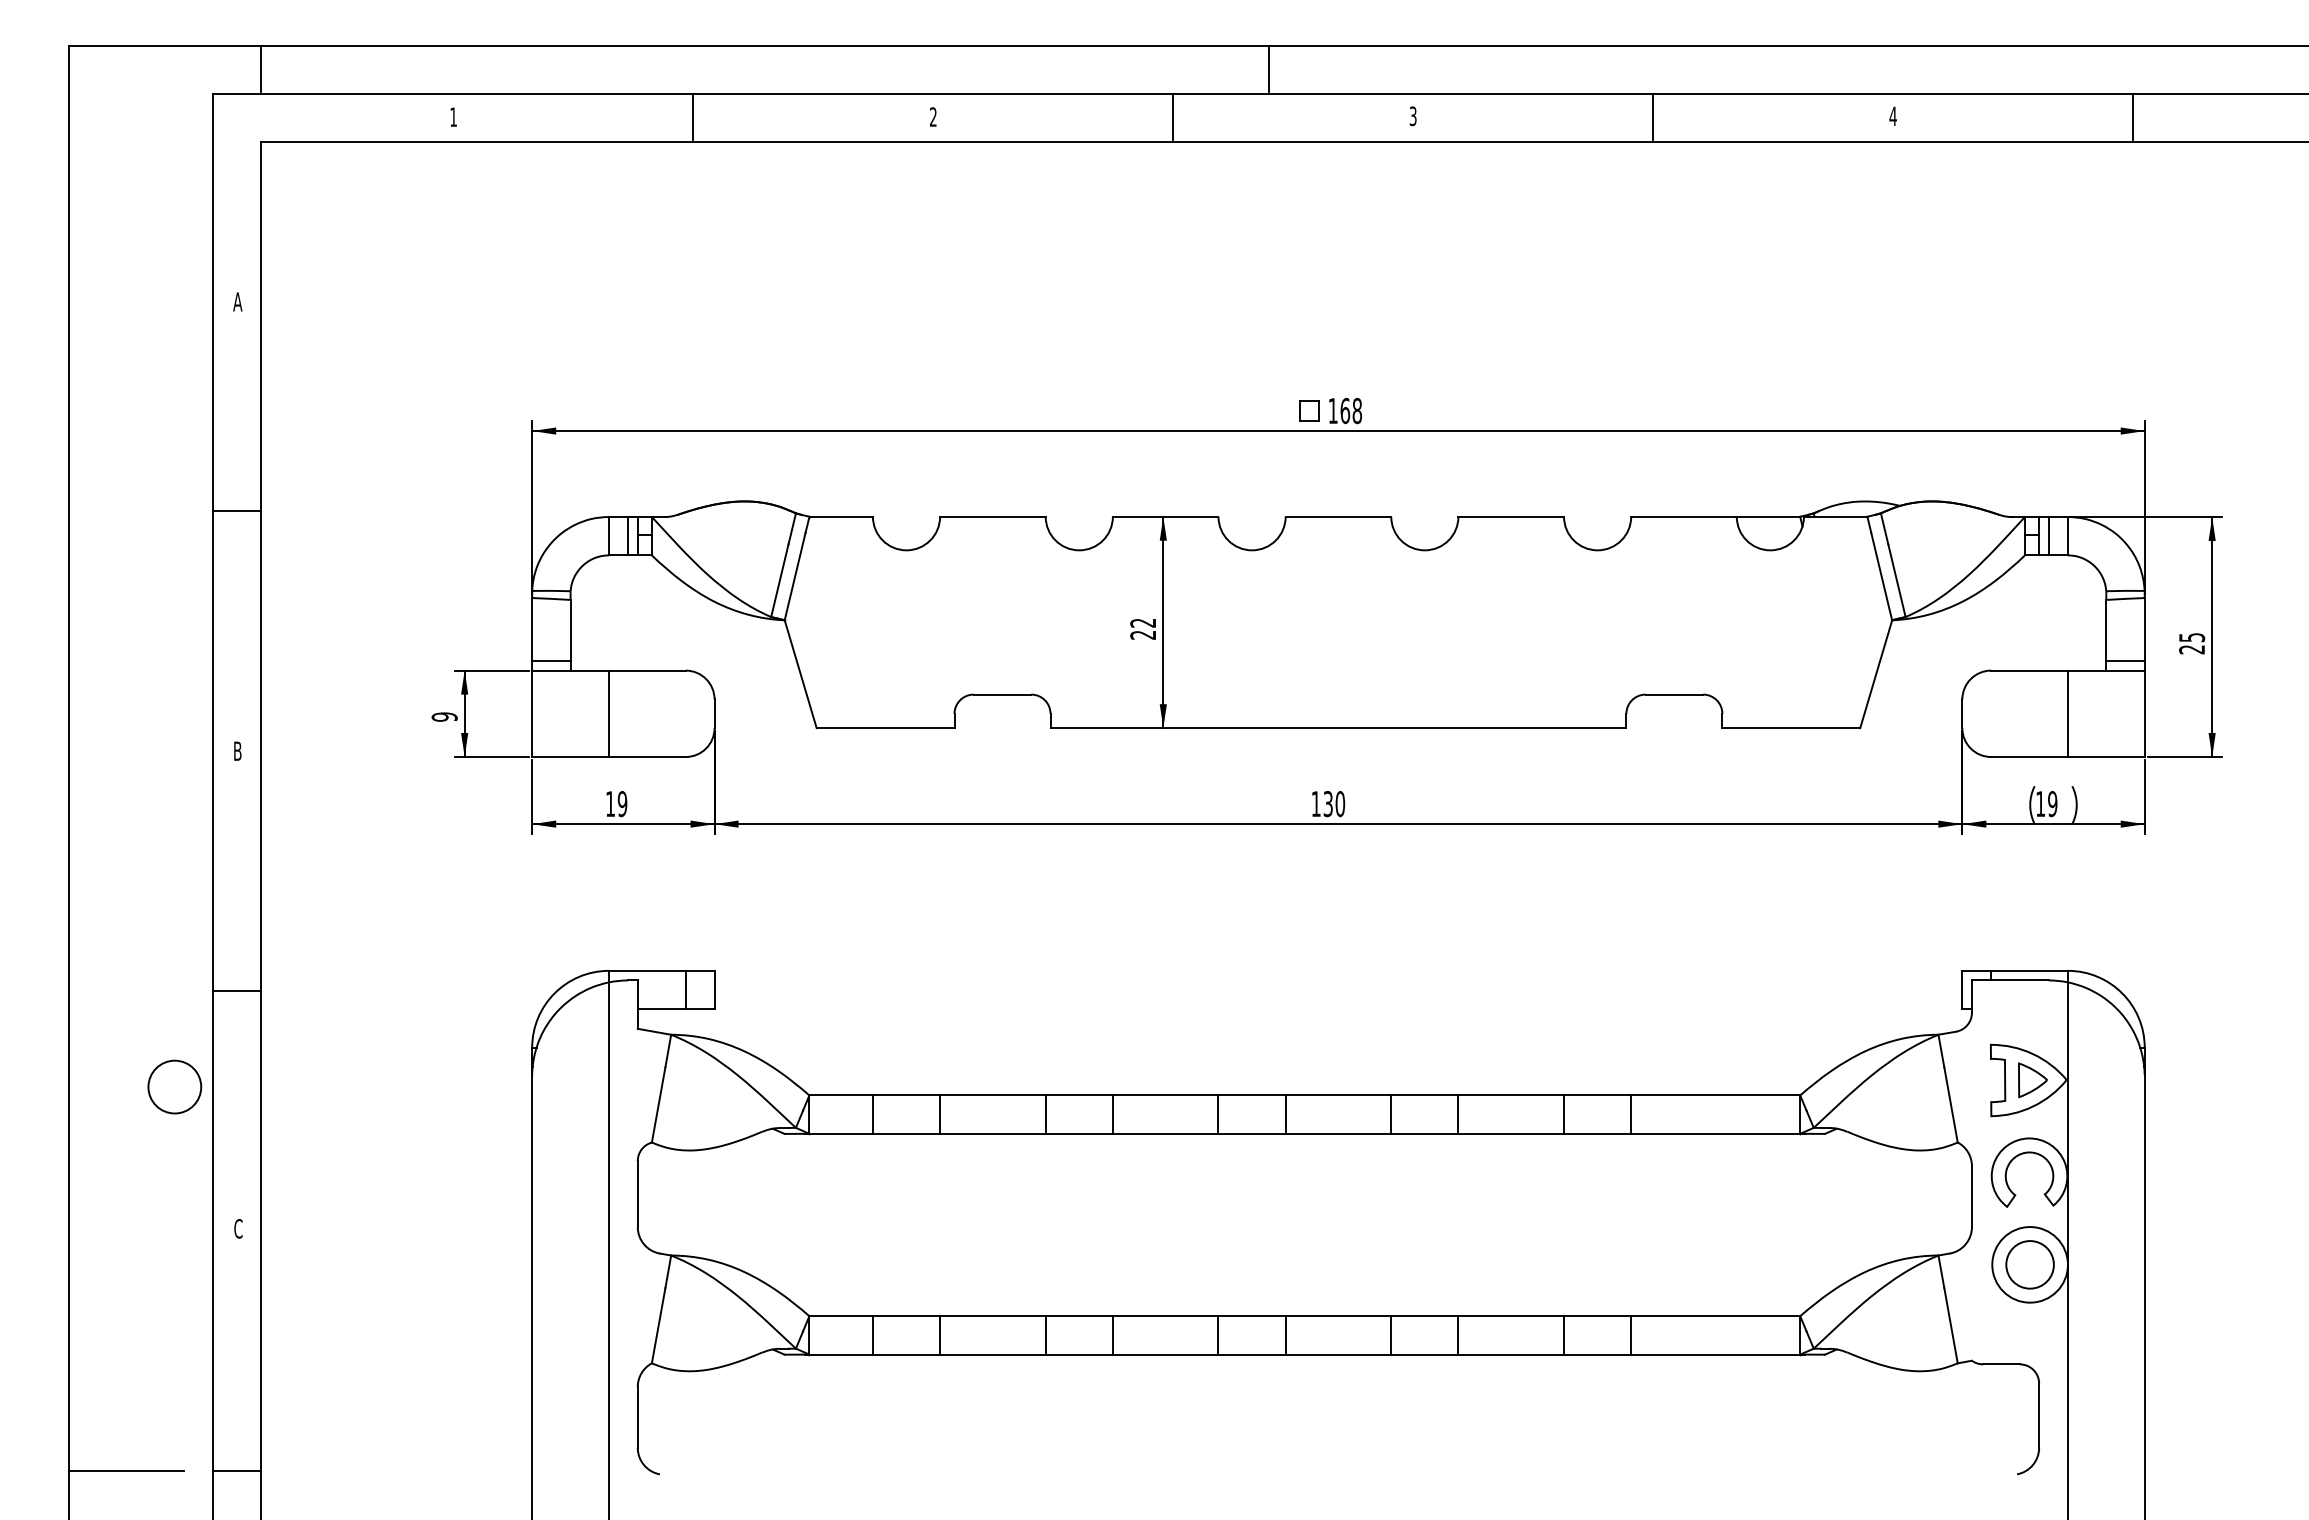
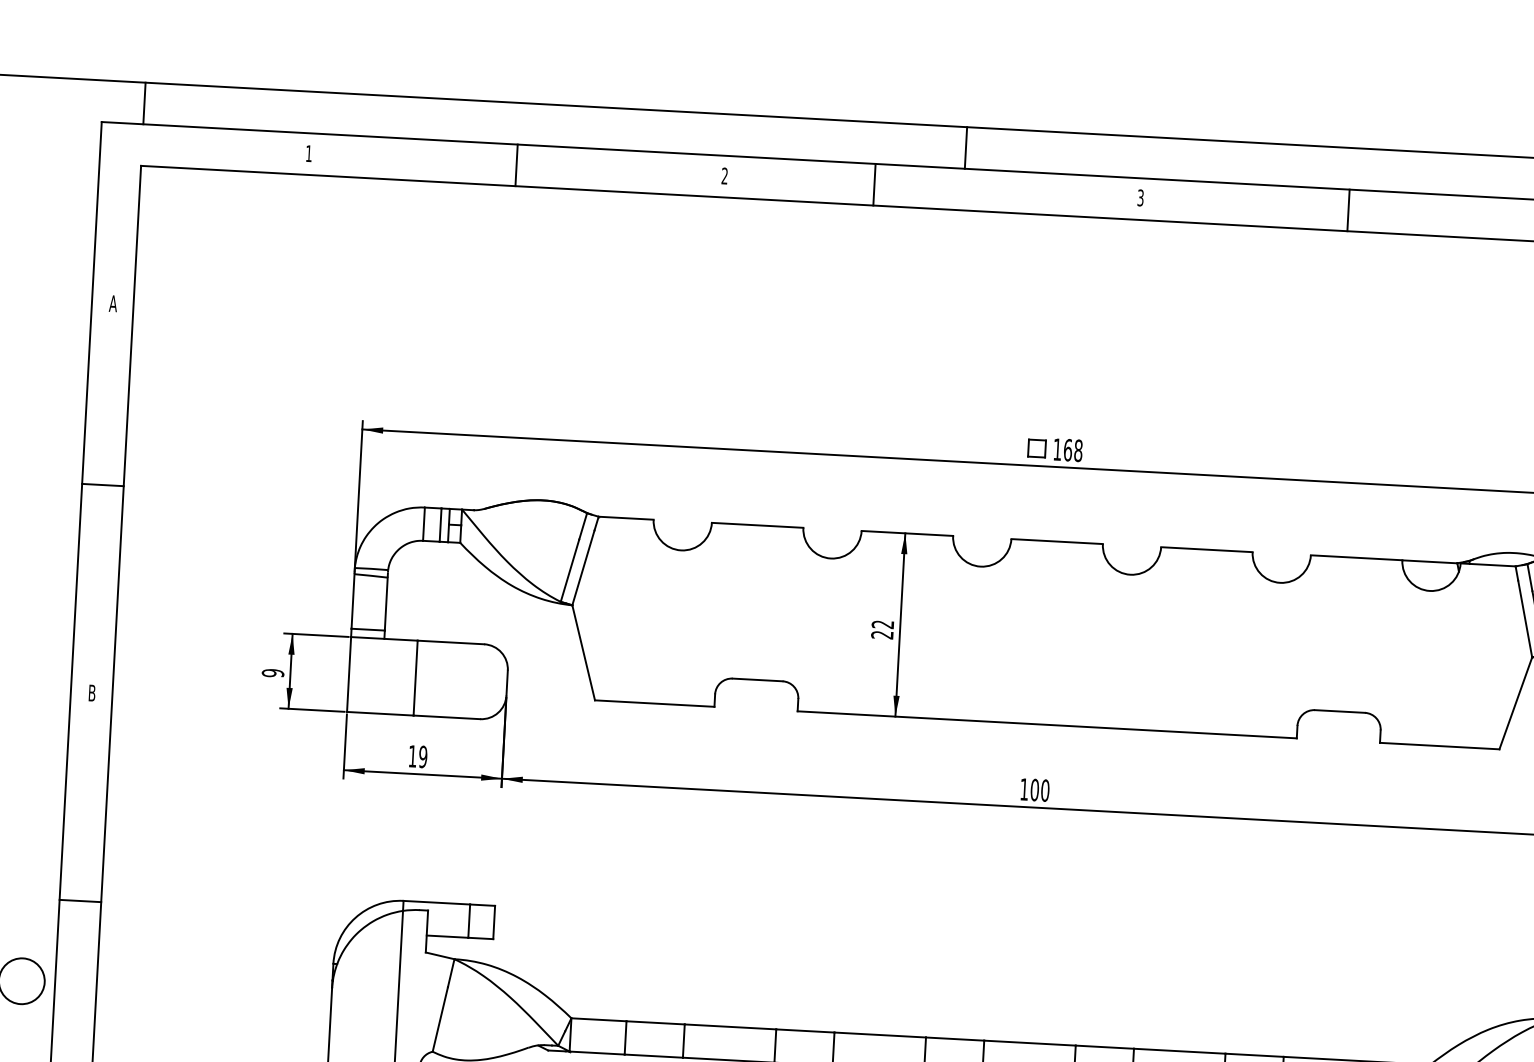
line: (1269, 69) -> (966, 147), moved
line: (1173, 117) -> (874, 184), moved
text: (1328, 804) -> (1035, 790), 130 -> 100

